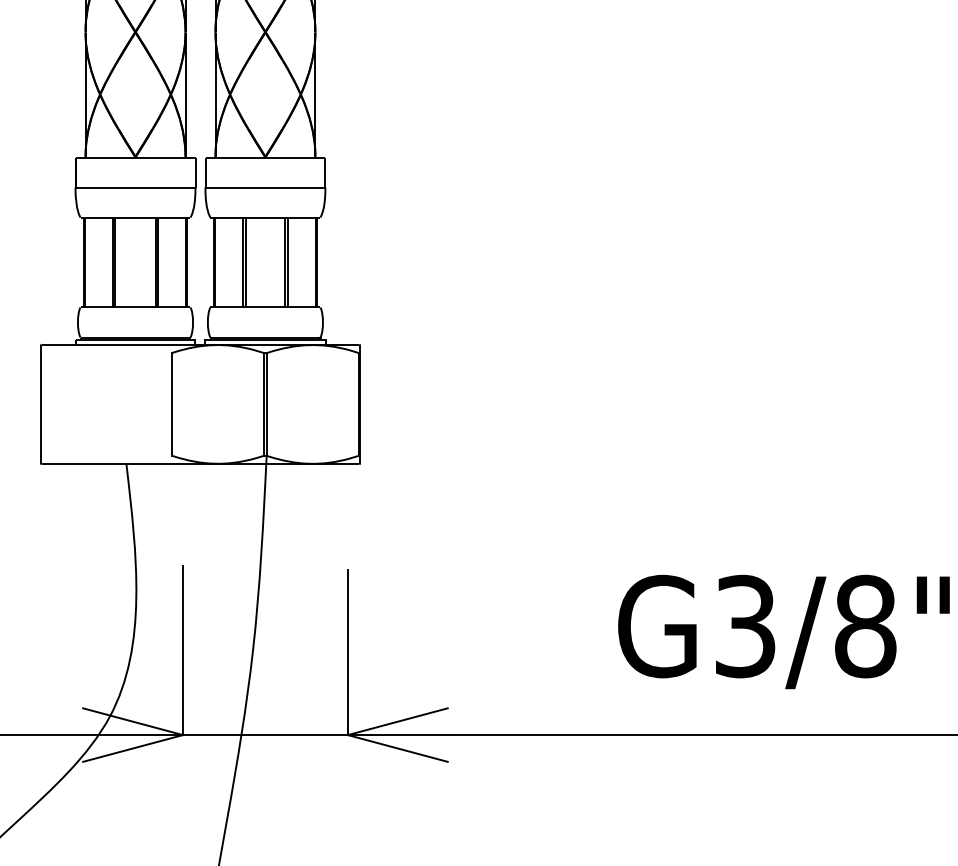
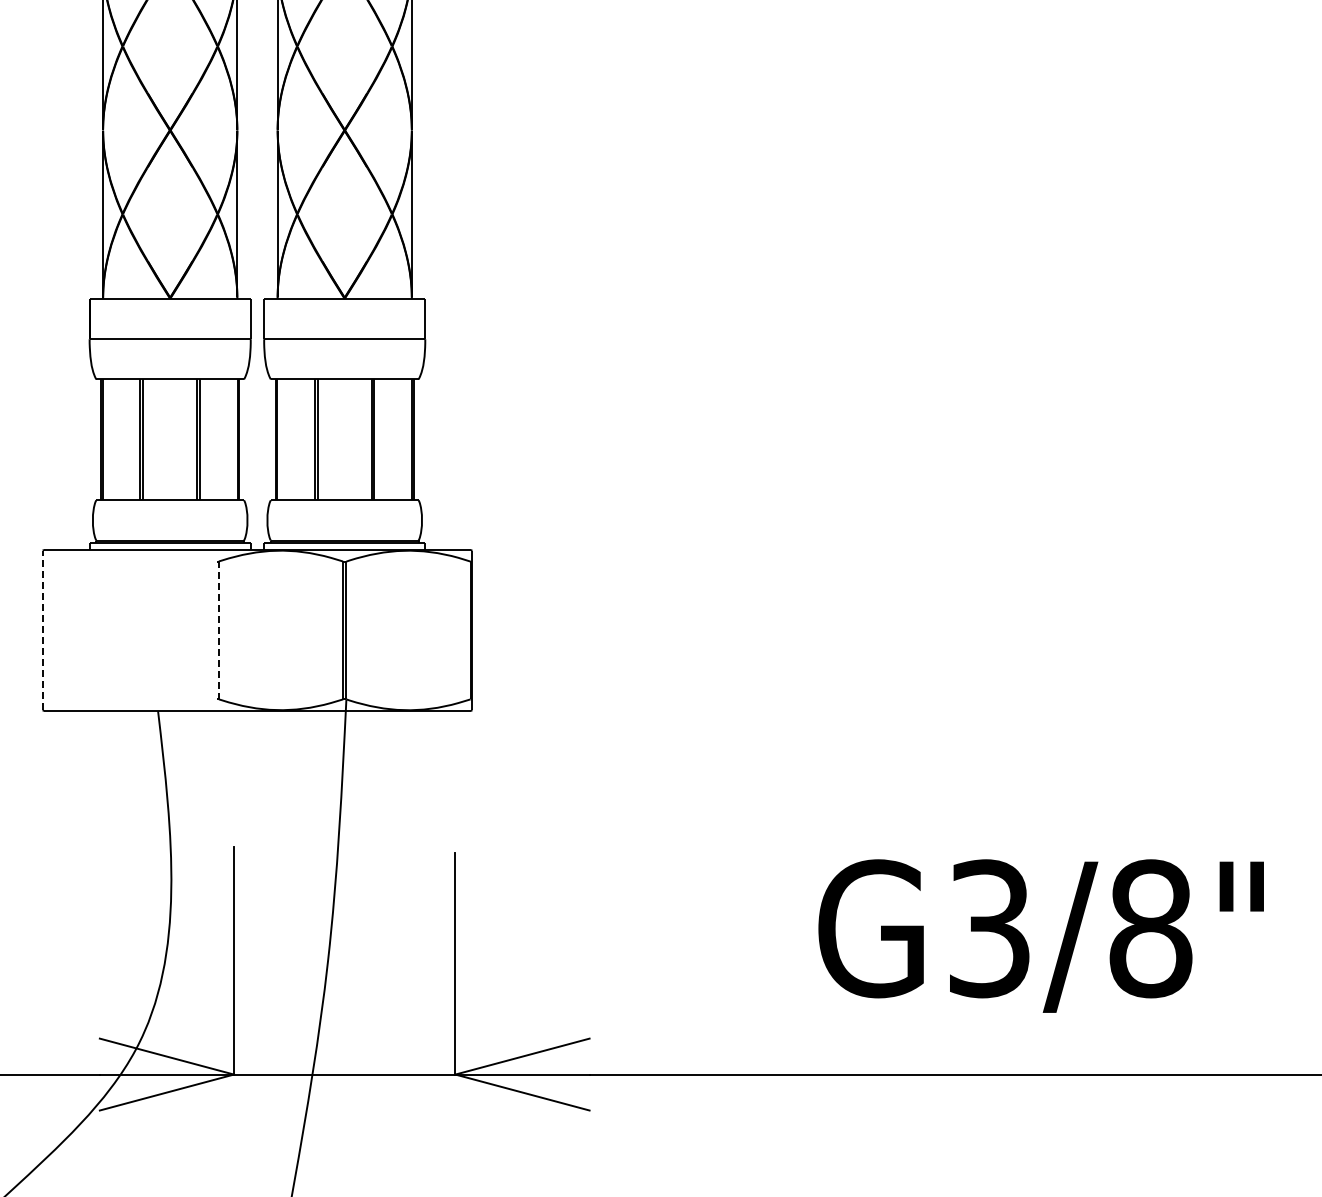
line: (40, 404) -> (42, 630), solid -> dashed
line: (171, 404) -> (218, 630), solid -> dashed

